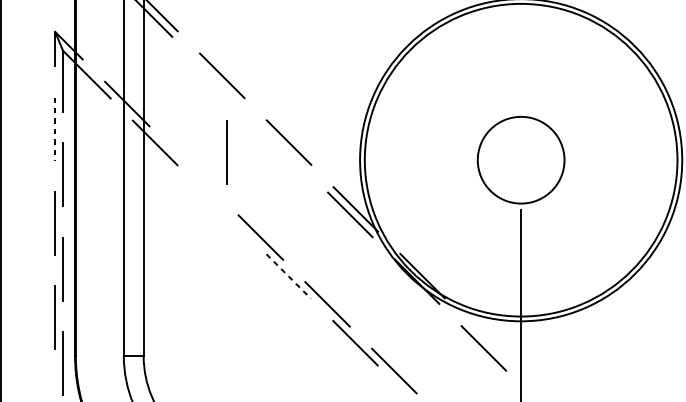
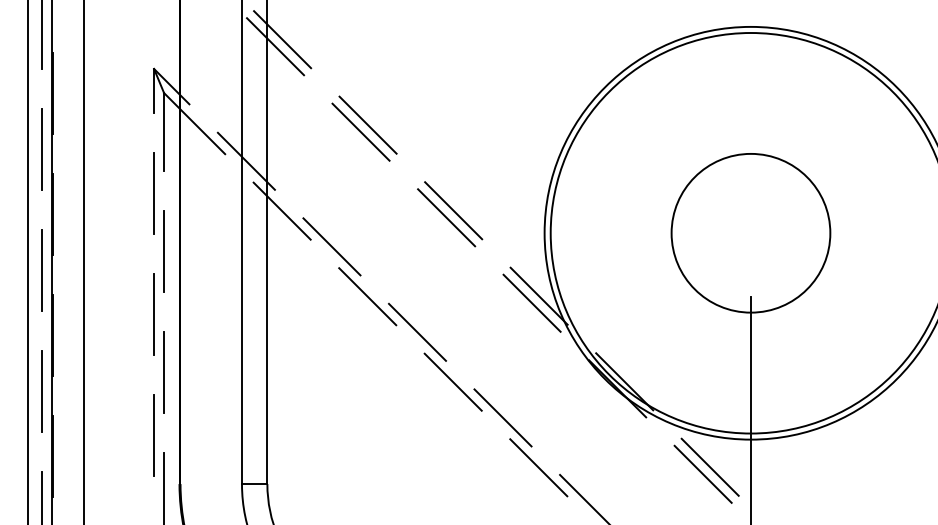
line: (216, 80) -> (360, 131), added
line: (55, 129) -> (154, 193), dashed -> solid
line: (283, 147) -> (446, 217), added
line: (226, 152) -> (373, 223), removed
circle: (520, 159) -> (750, 232), size x1.43
line: (193, 170) -> (331, 246), added
line: (221, 209) -> (367, 296), added
line: (288, 276) -> (453, 382), dashed -> solid
line: (488, 342) -> (709, 466), added

